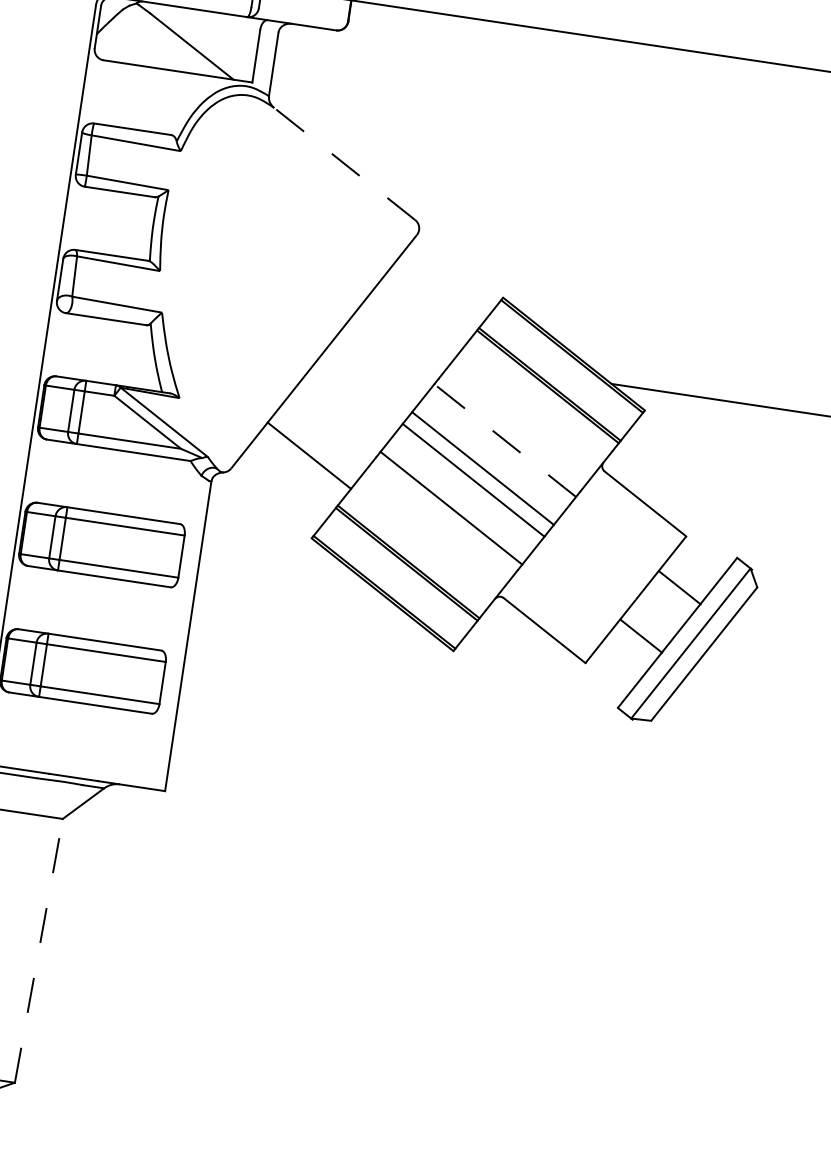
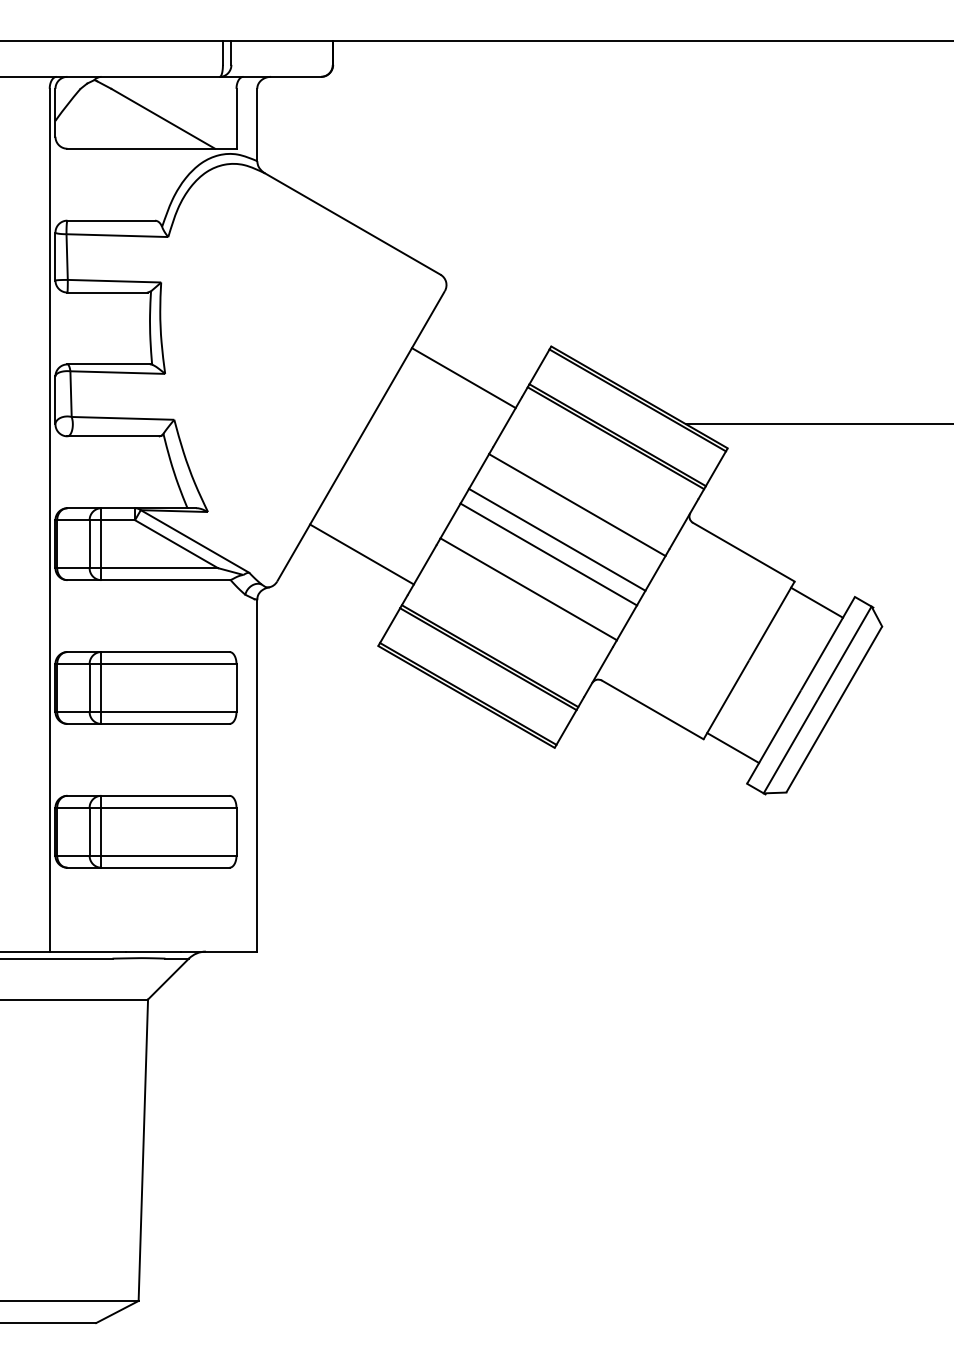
line: (344, 163) -> (352, 223), dashed -> solid
line: (421, 314) -> (463, 378), added
line: (505, 440) -> (577, 505), dashed -> solid
line: (679, 587) -> (816, 602), moved
line: (641, 636) -> (733, 748), moved
line: (38, 951) -> (143, 1150), dashed -> solid

